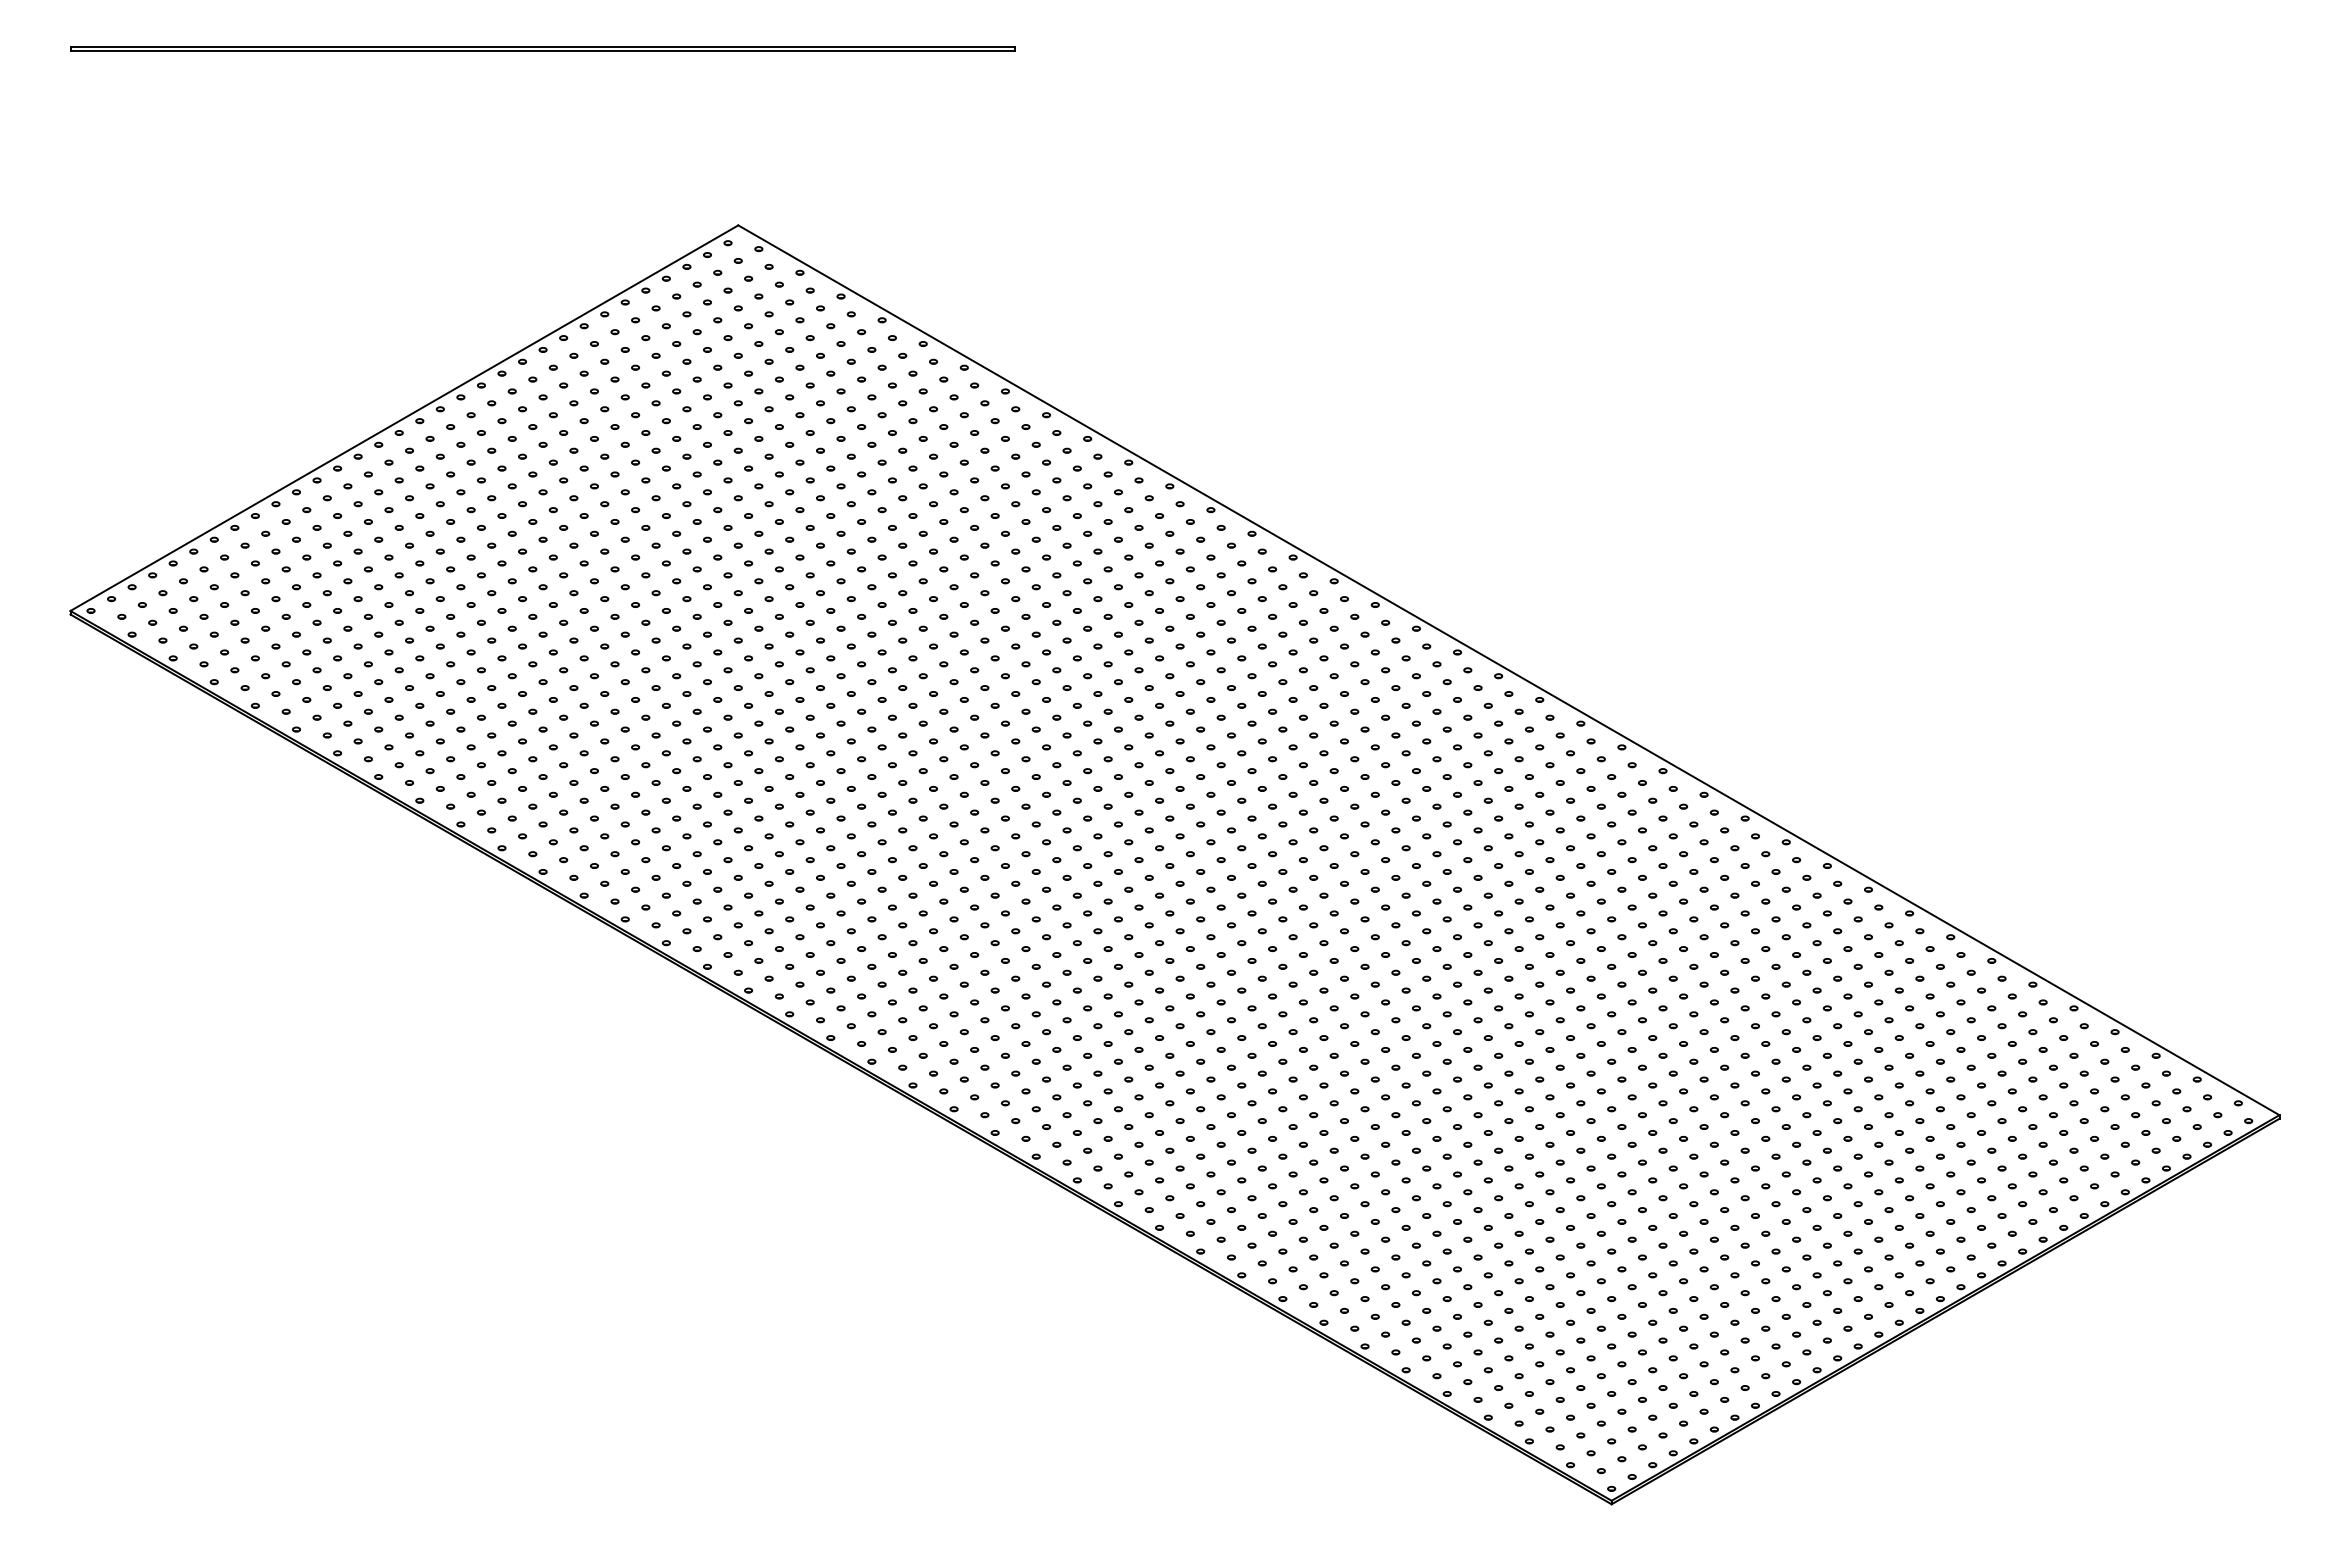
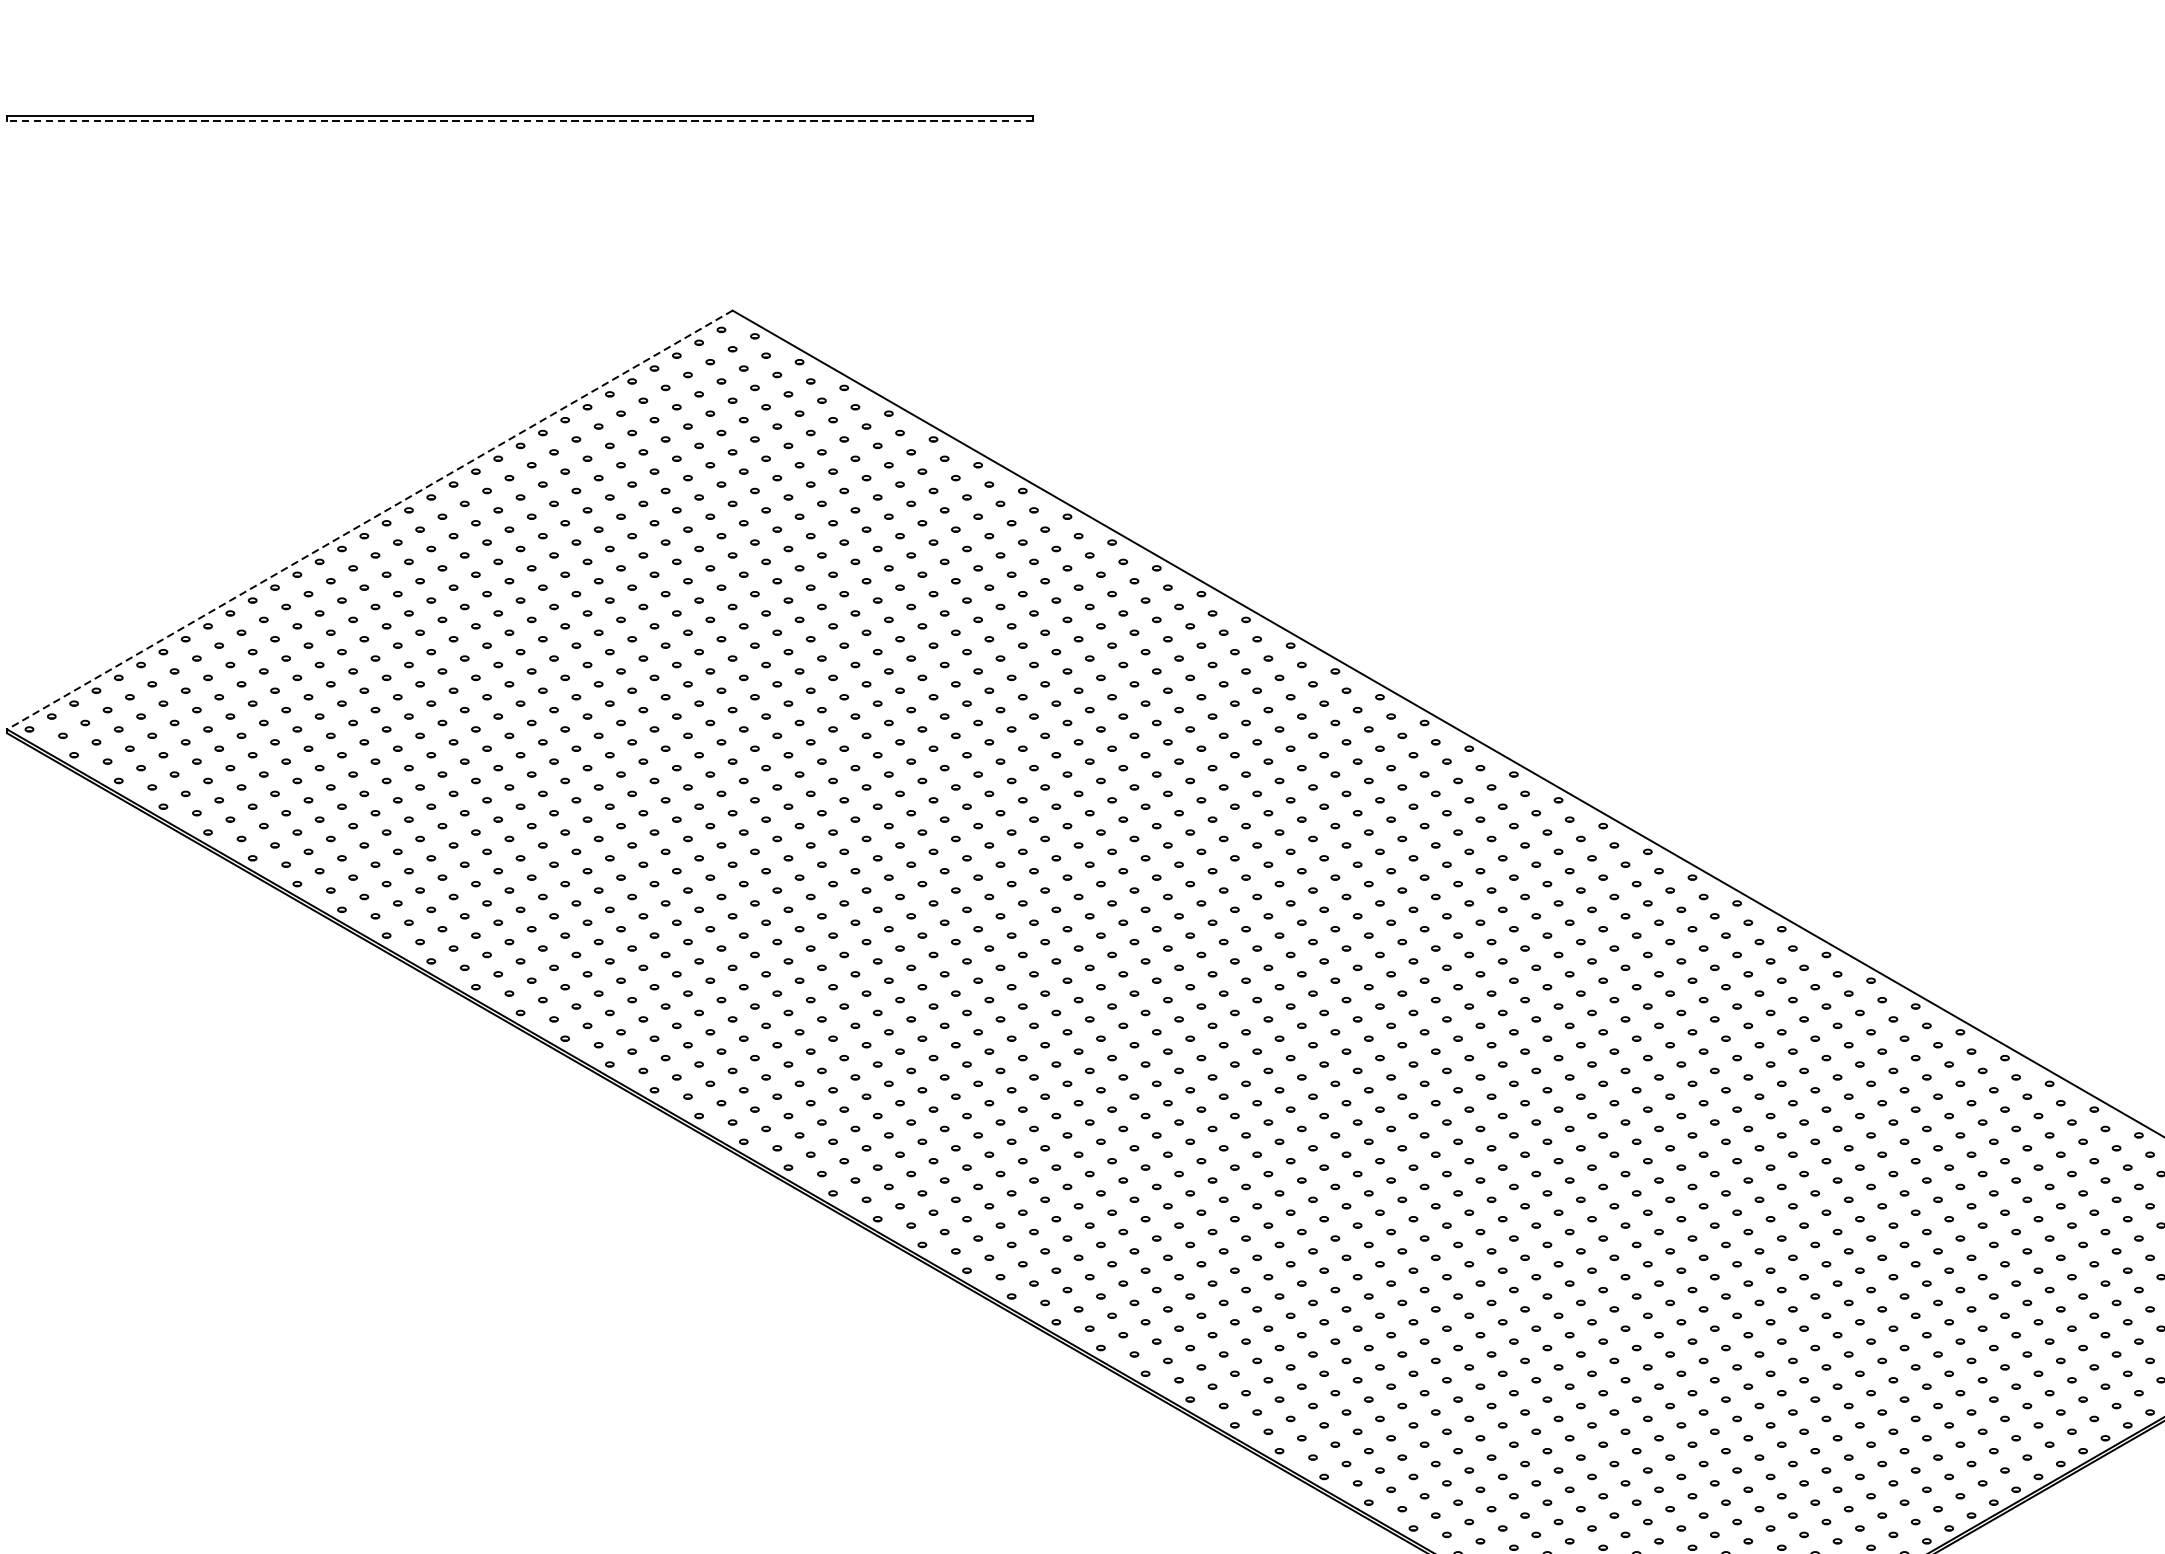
line: (542, 51) -> (519, 121), solid -> dashed
line: (404, 418) -> (370, 520), solid -> dashed

